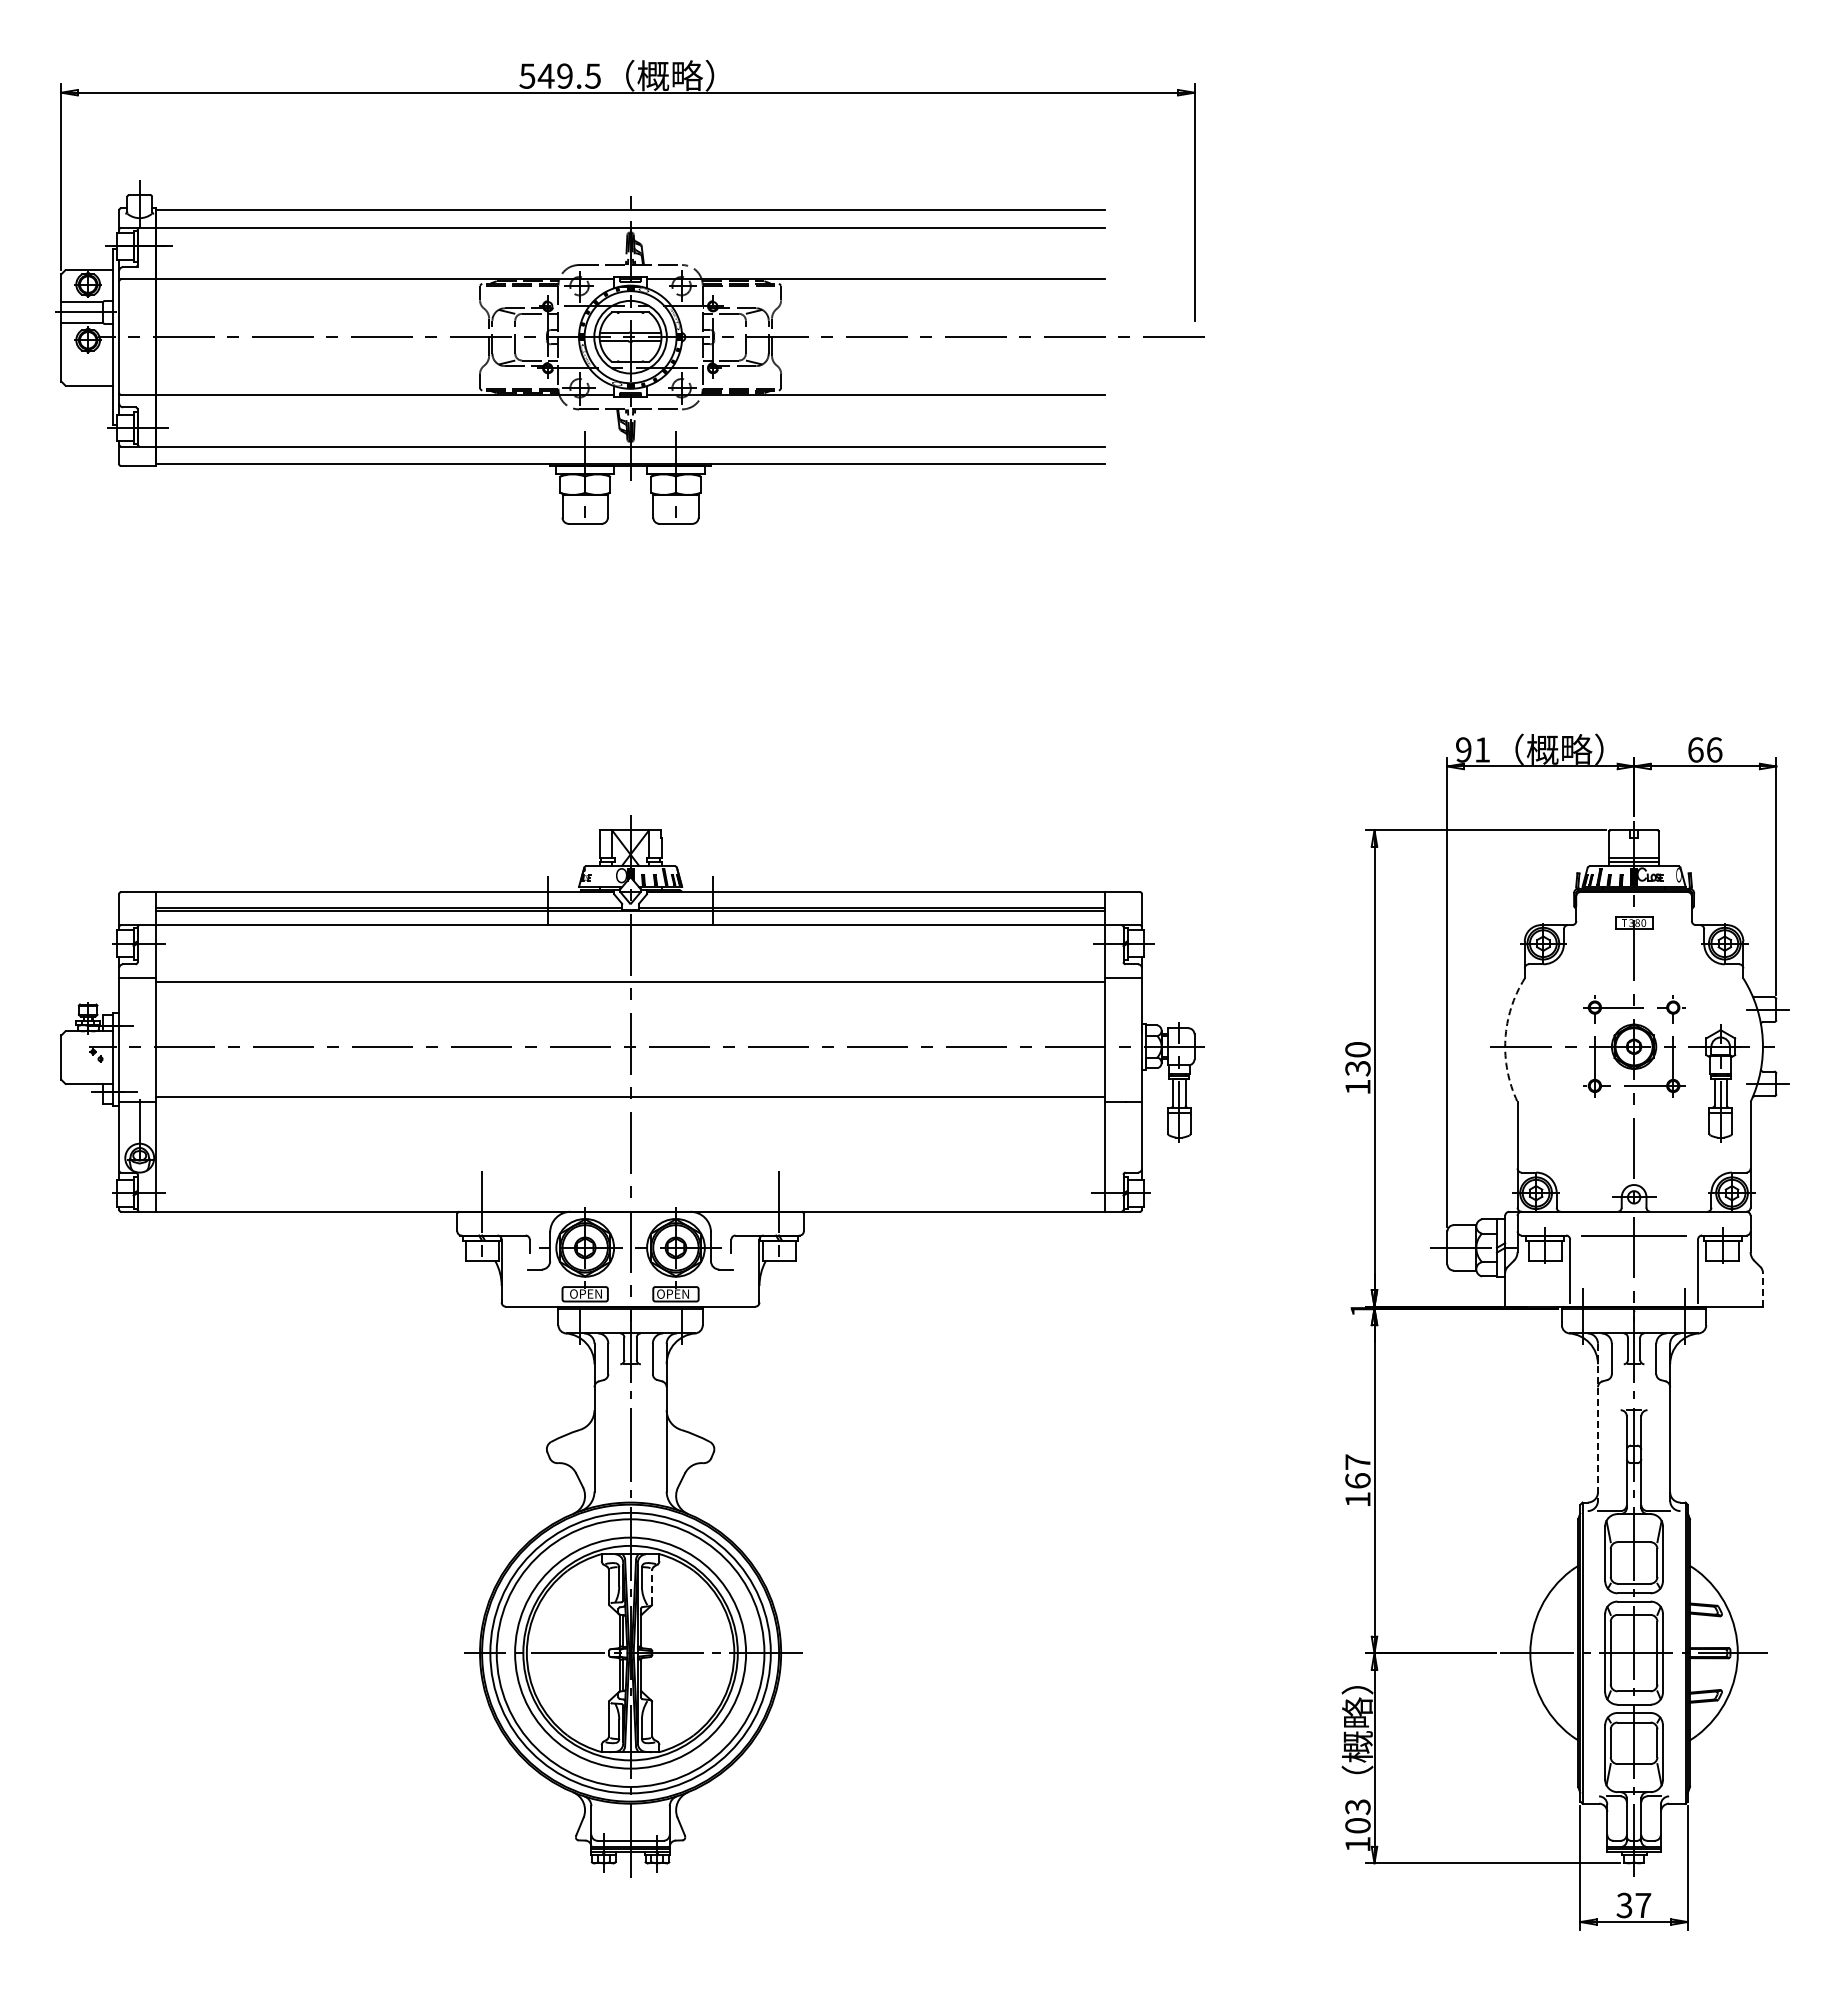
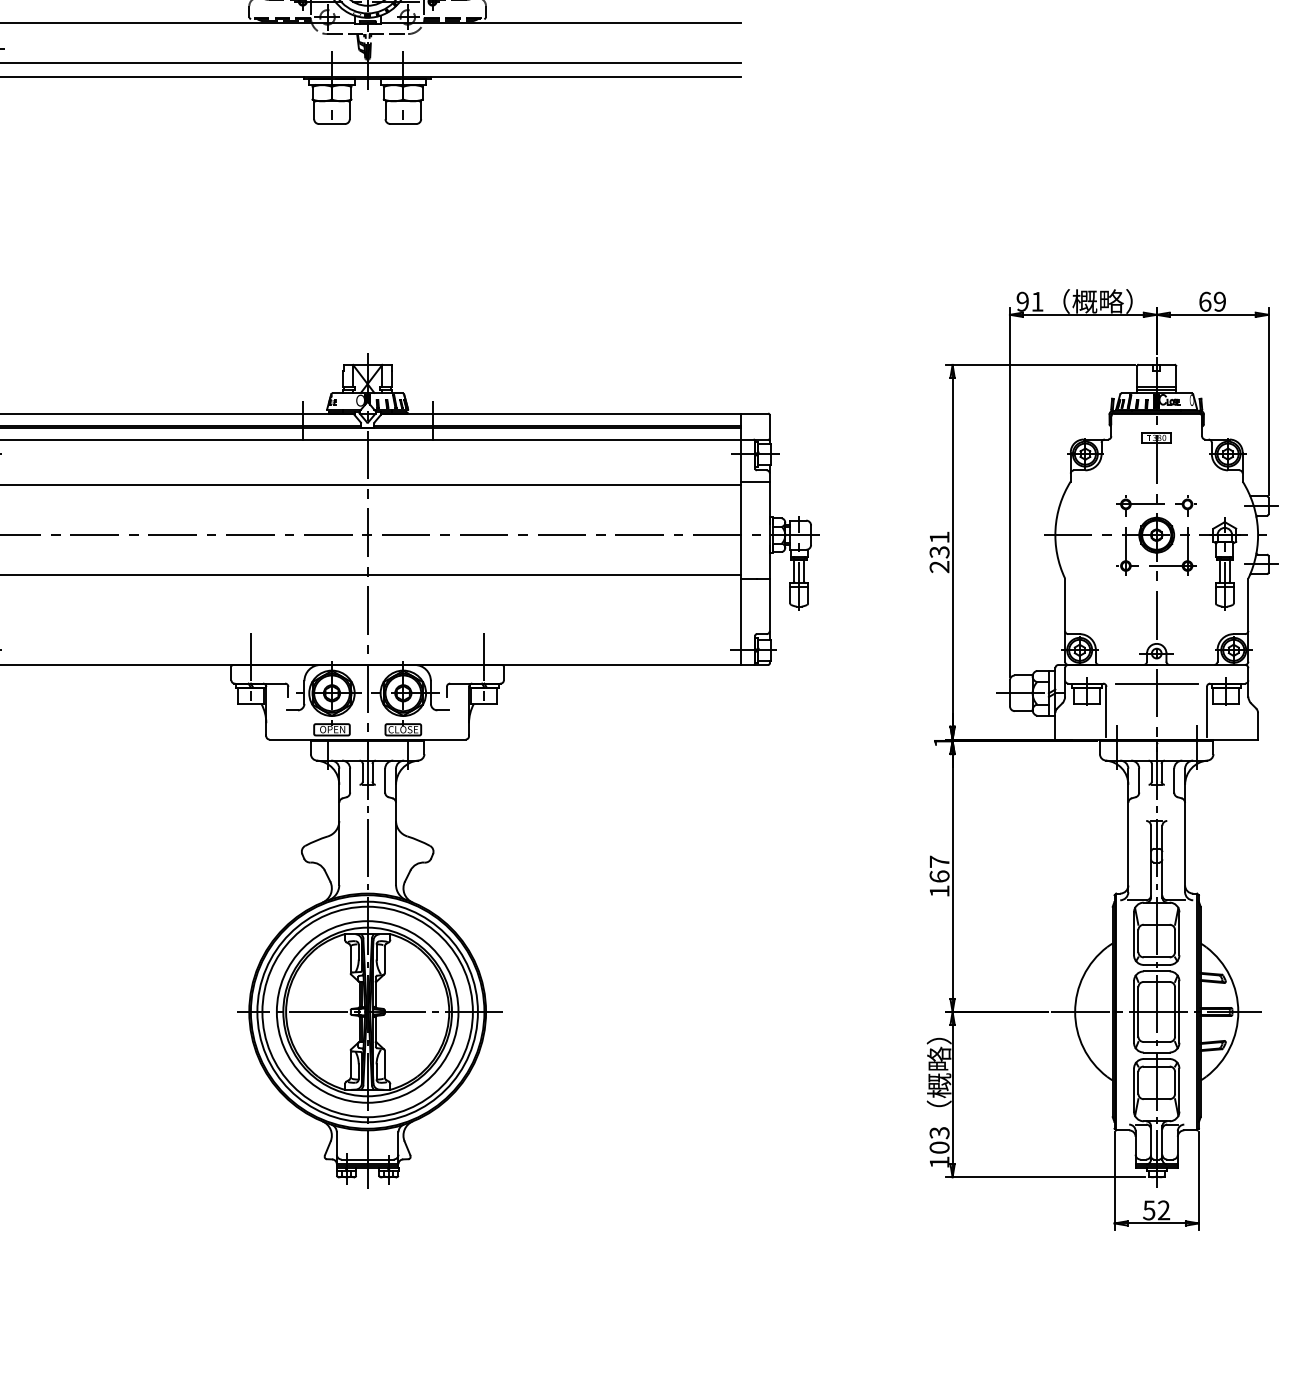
text: (1714, 749) -> (1219, 301), 66 -> 69
arc: (1505, 1039) -> (1055, 529), dashed -> solid
text: (1357, 1068) -> (939, 552), 130 -> 231
line: (1762, 1289) -> (1257, 726), dashed -> solid
text: (678, 1293) -> (405, 729), OPEN -> CLOSE
line: (1598, 1422) -> (1128, 830), dashed -> solid
line: (652, 1586) -> (384, 959), dashed -> solid
text: (1633, 1904) -> (1156, 1209), 37 -> 52

